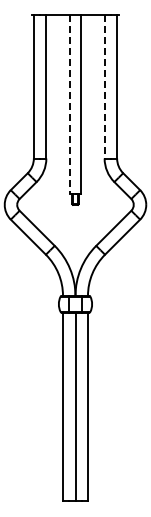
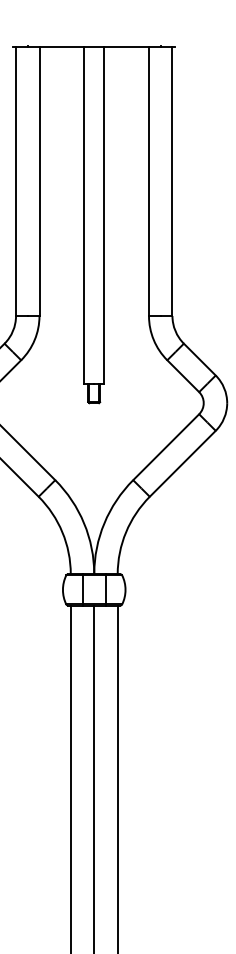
line: (104, 87) -> (148, 182), dashed -> solid
line: (70, 105) -> (84, 216), dashed -> solid

